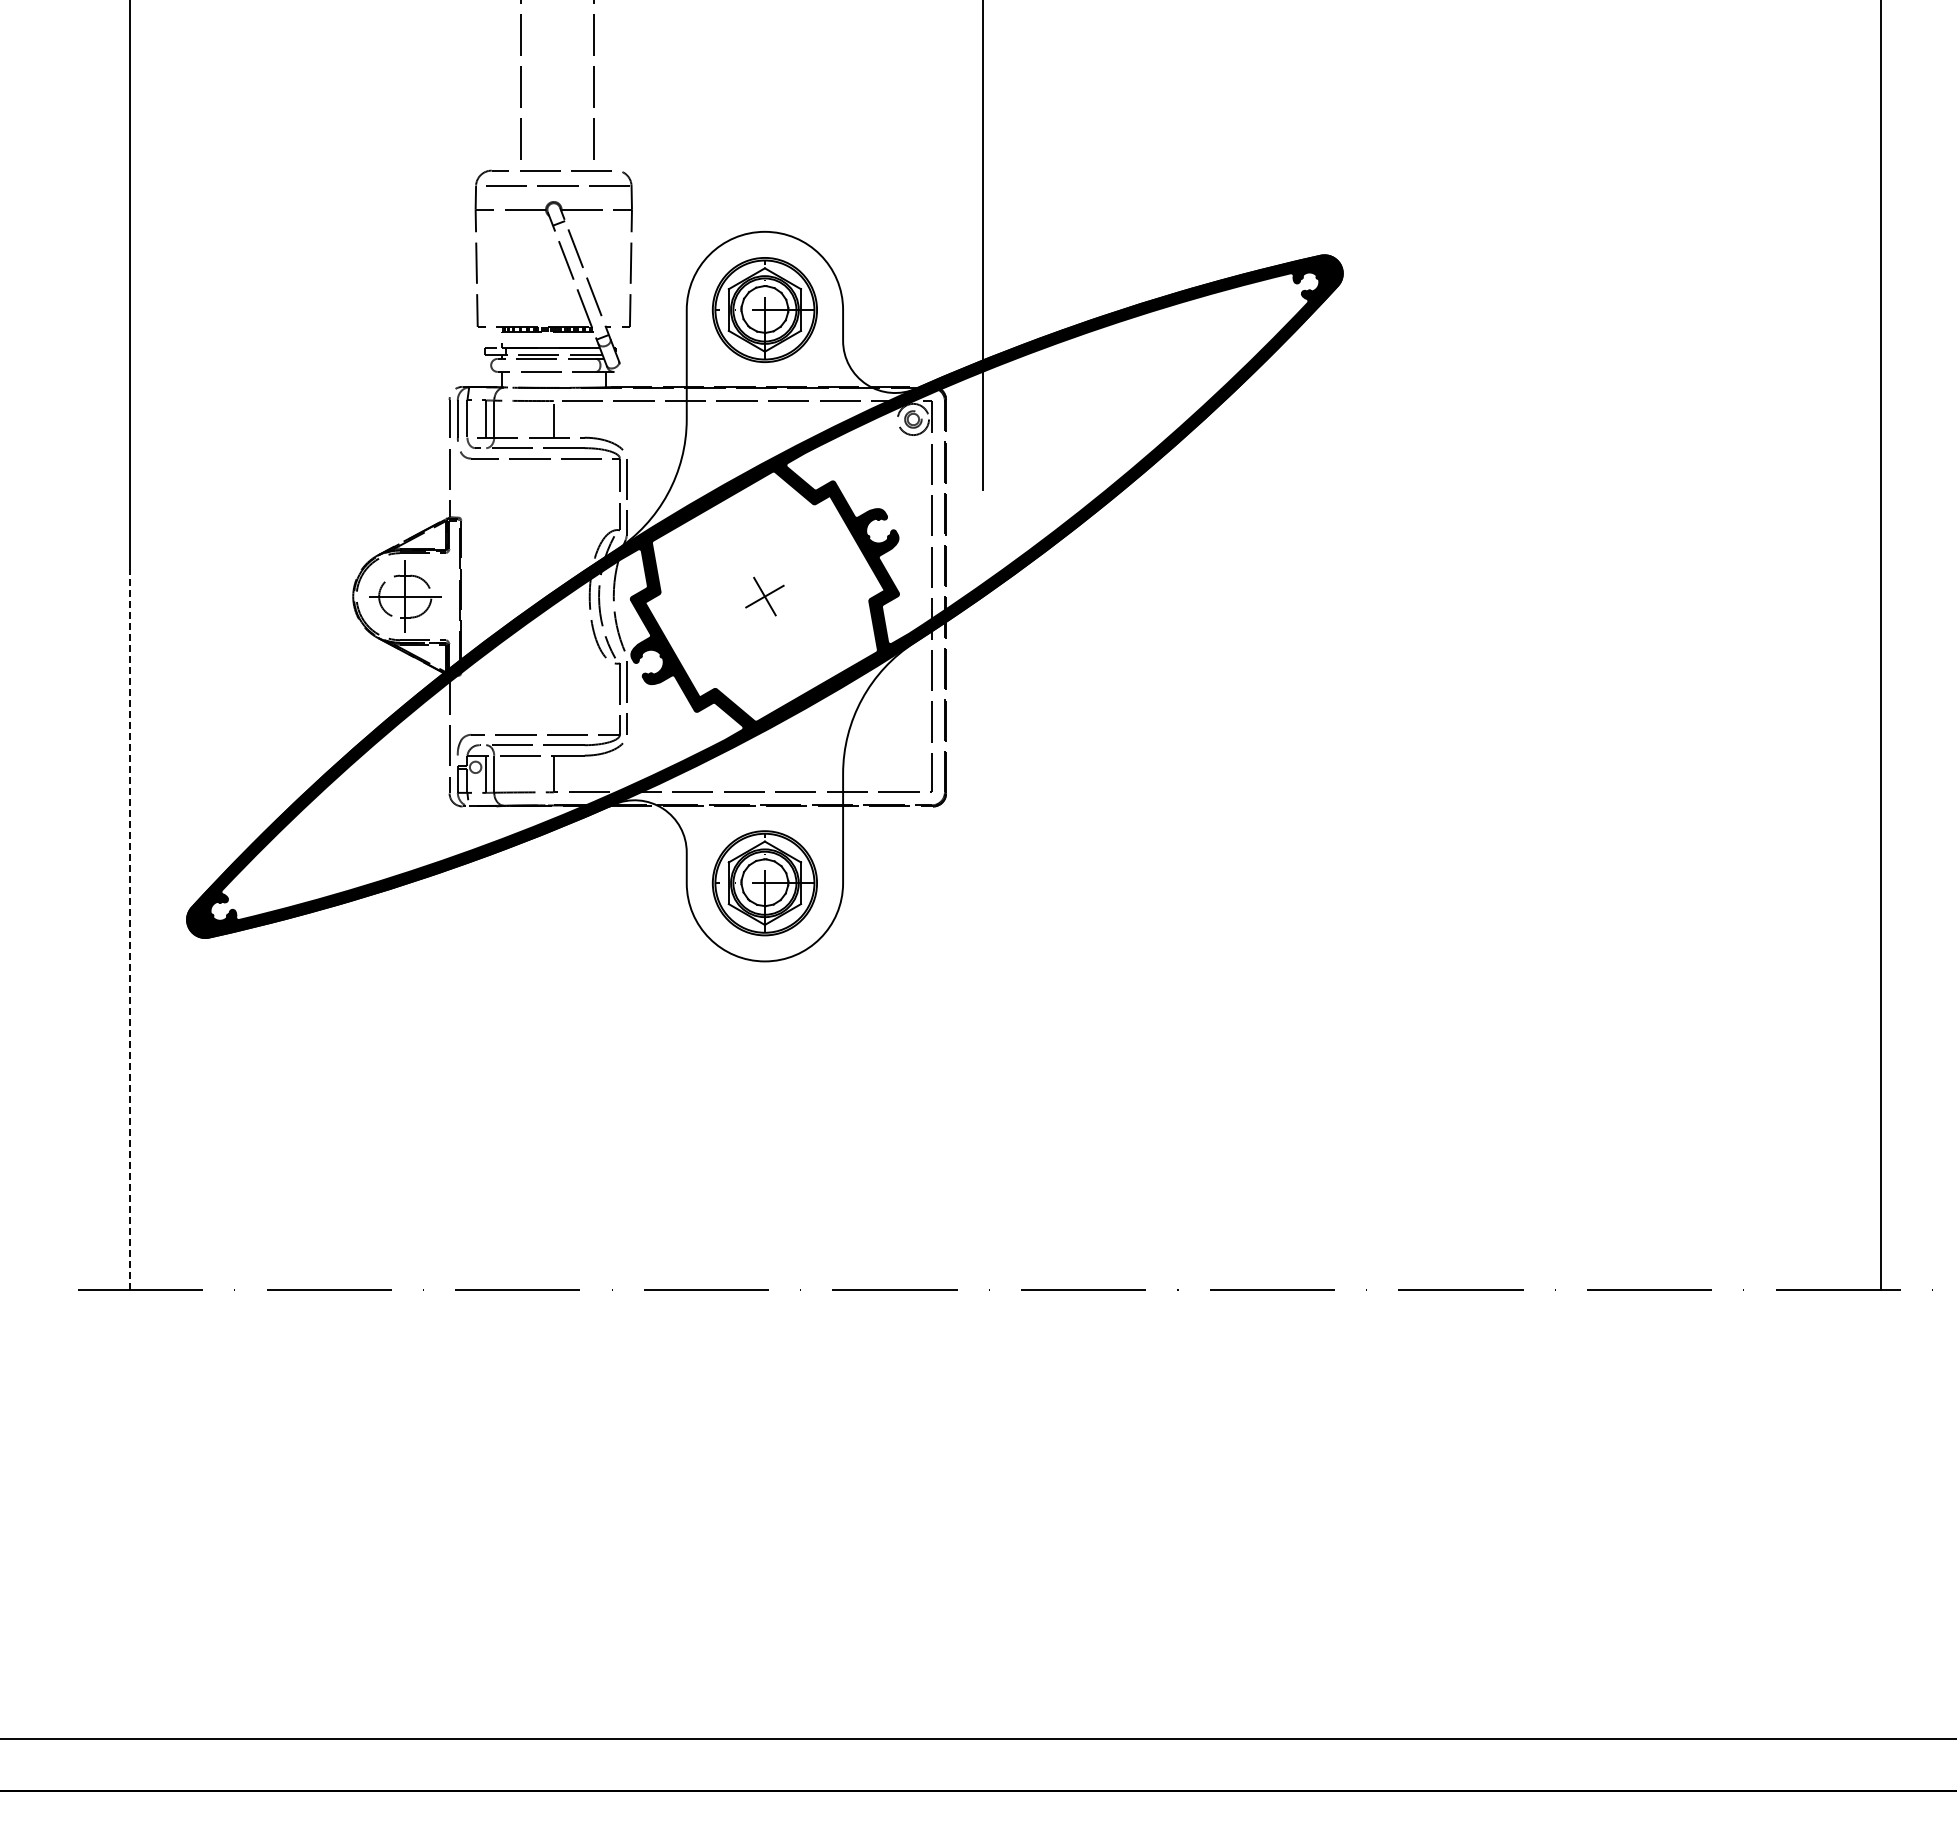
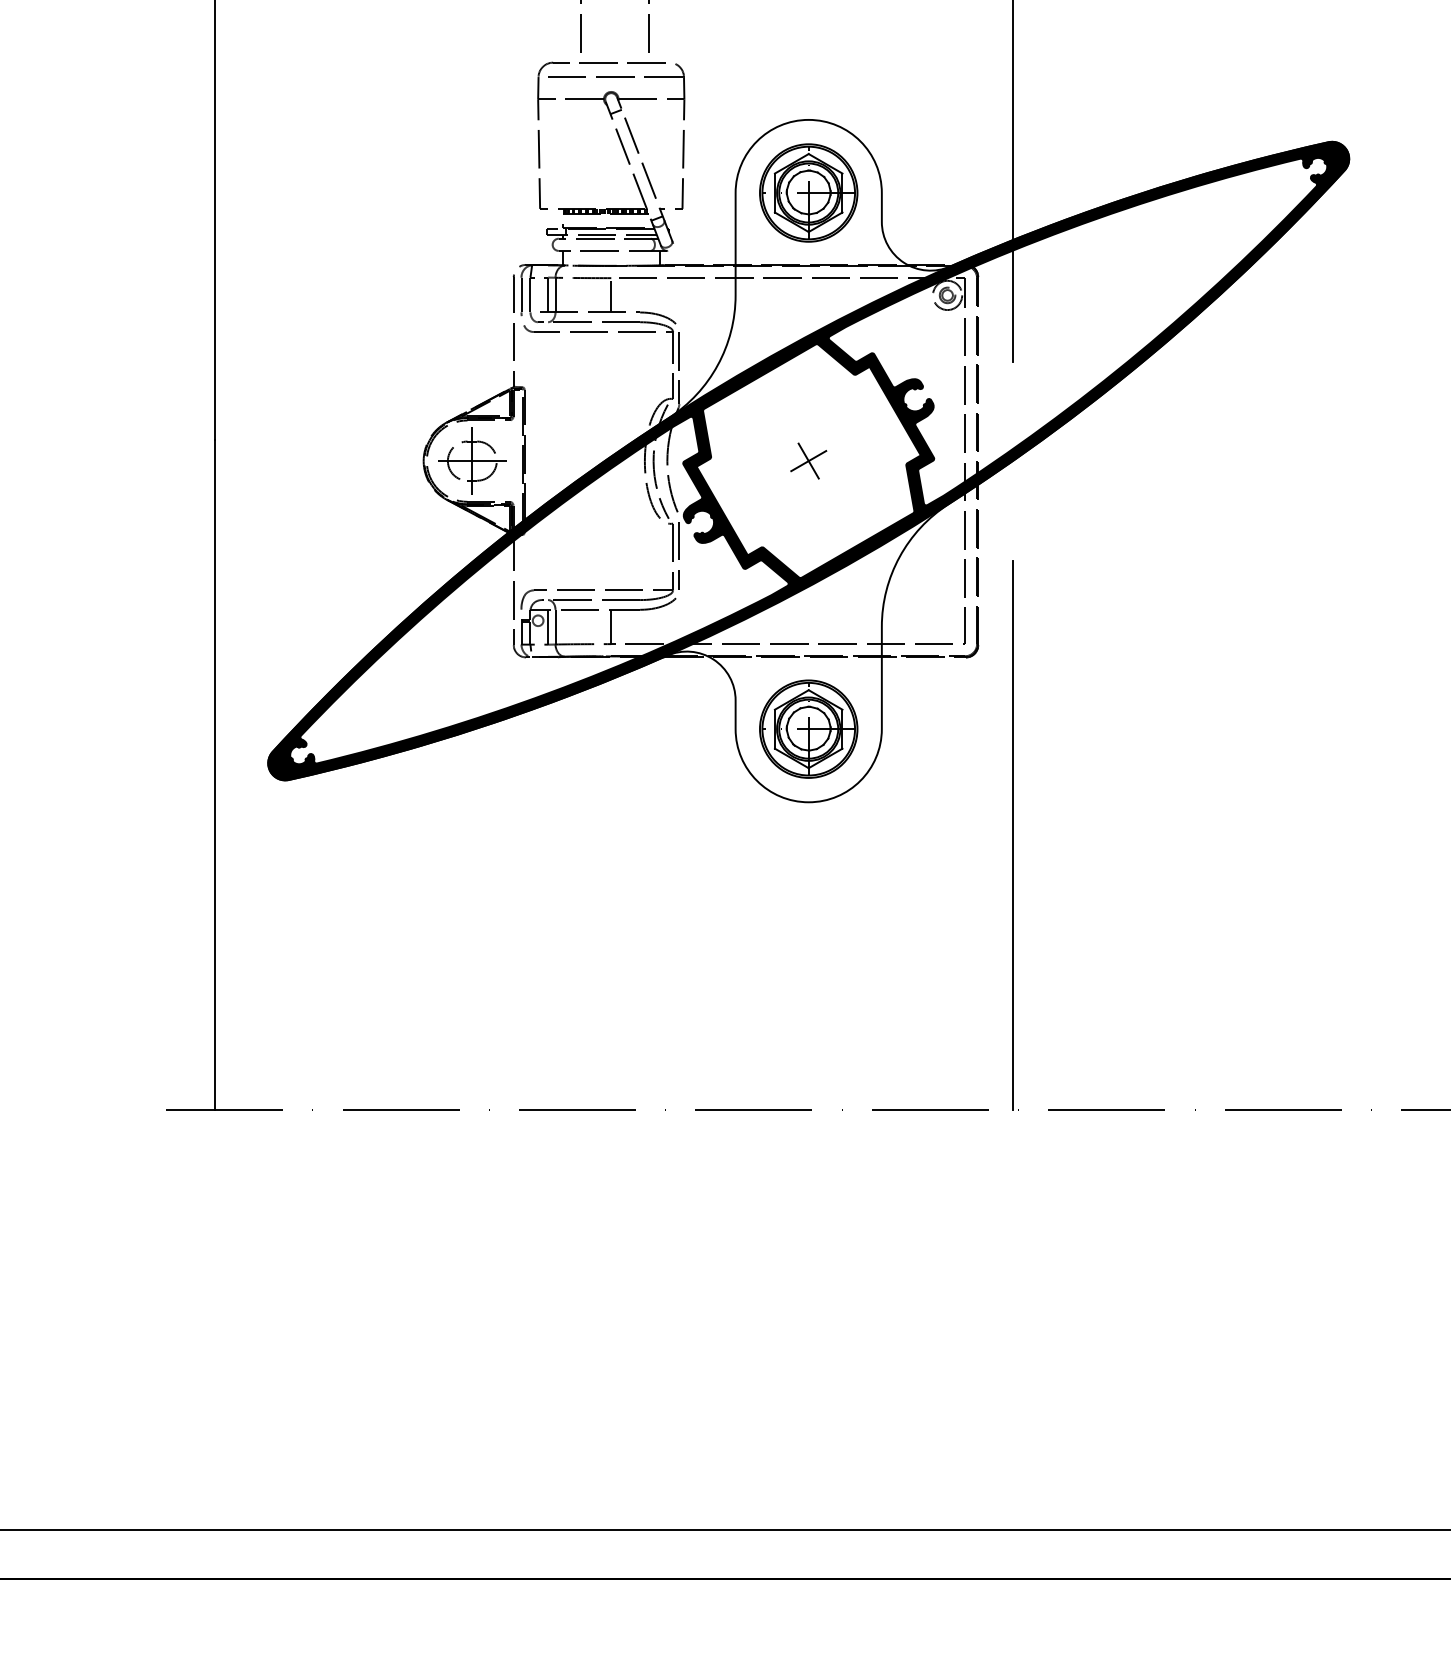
line: (129, 931) -> (214, 774), dashed -> solid
line: (983, 996) -> (1013, 835), added

